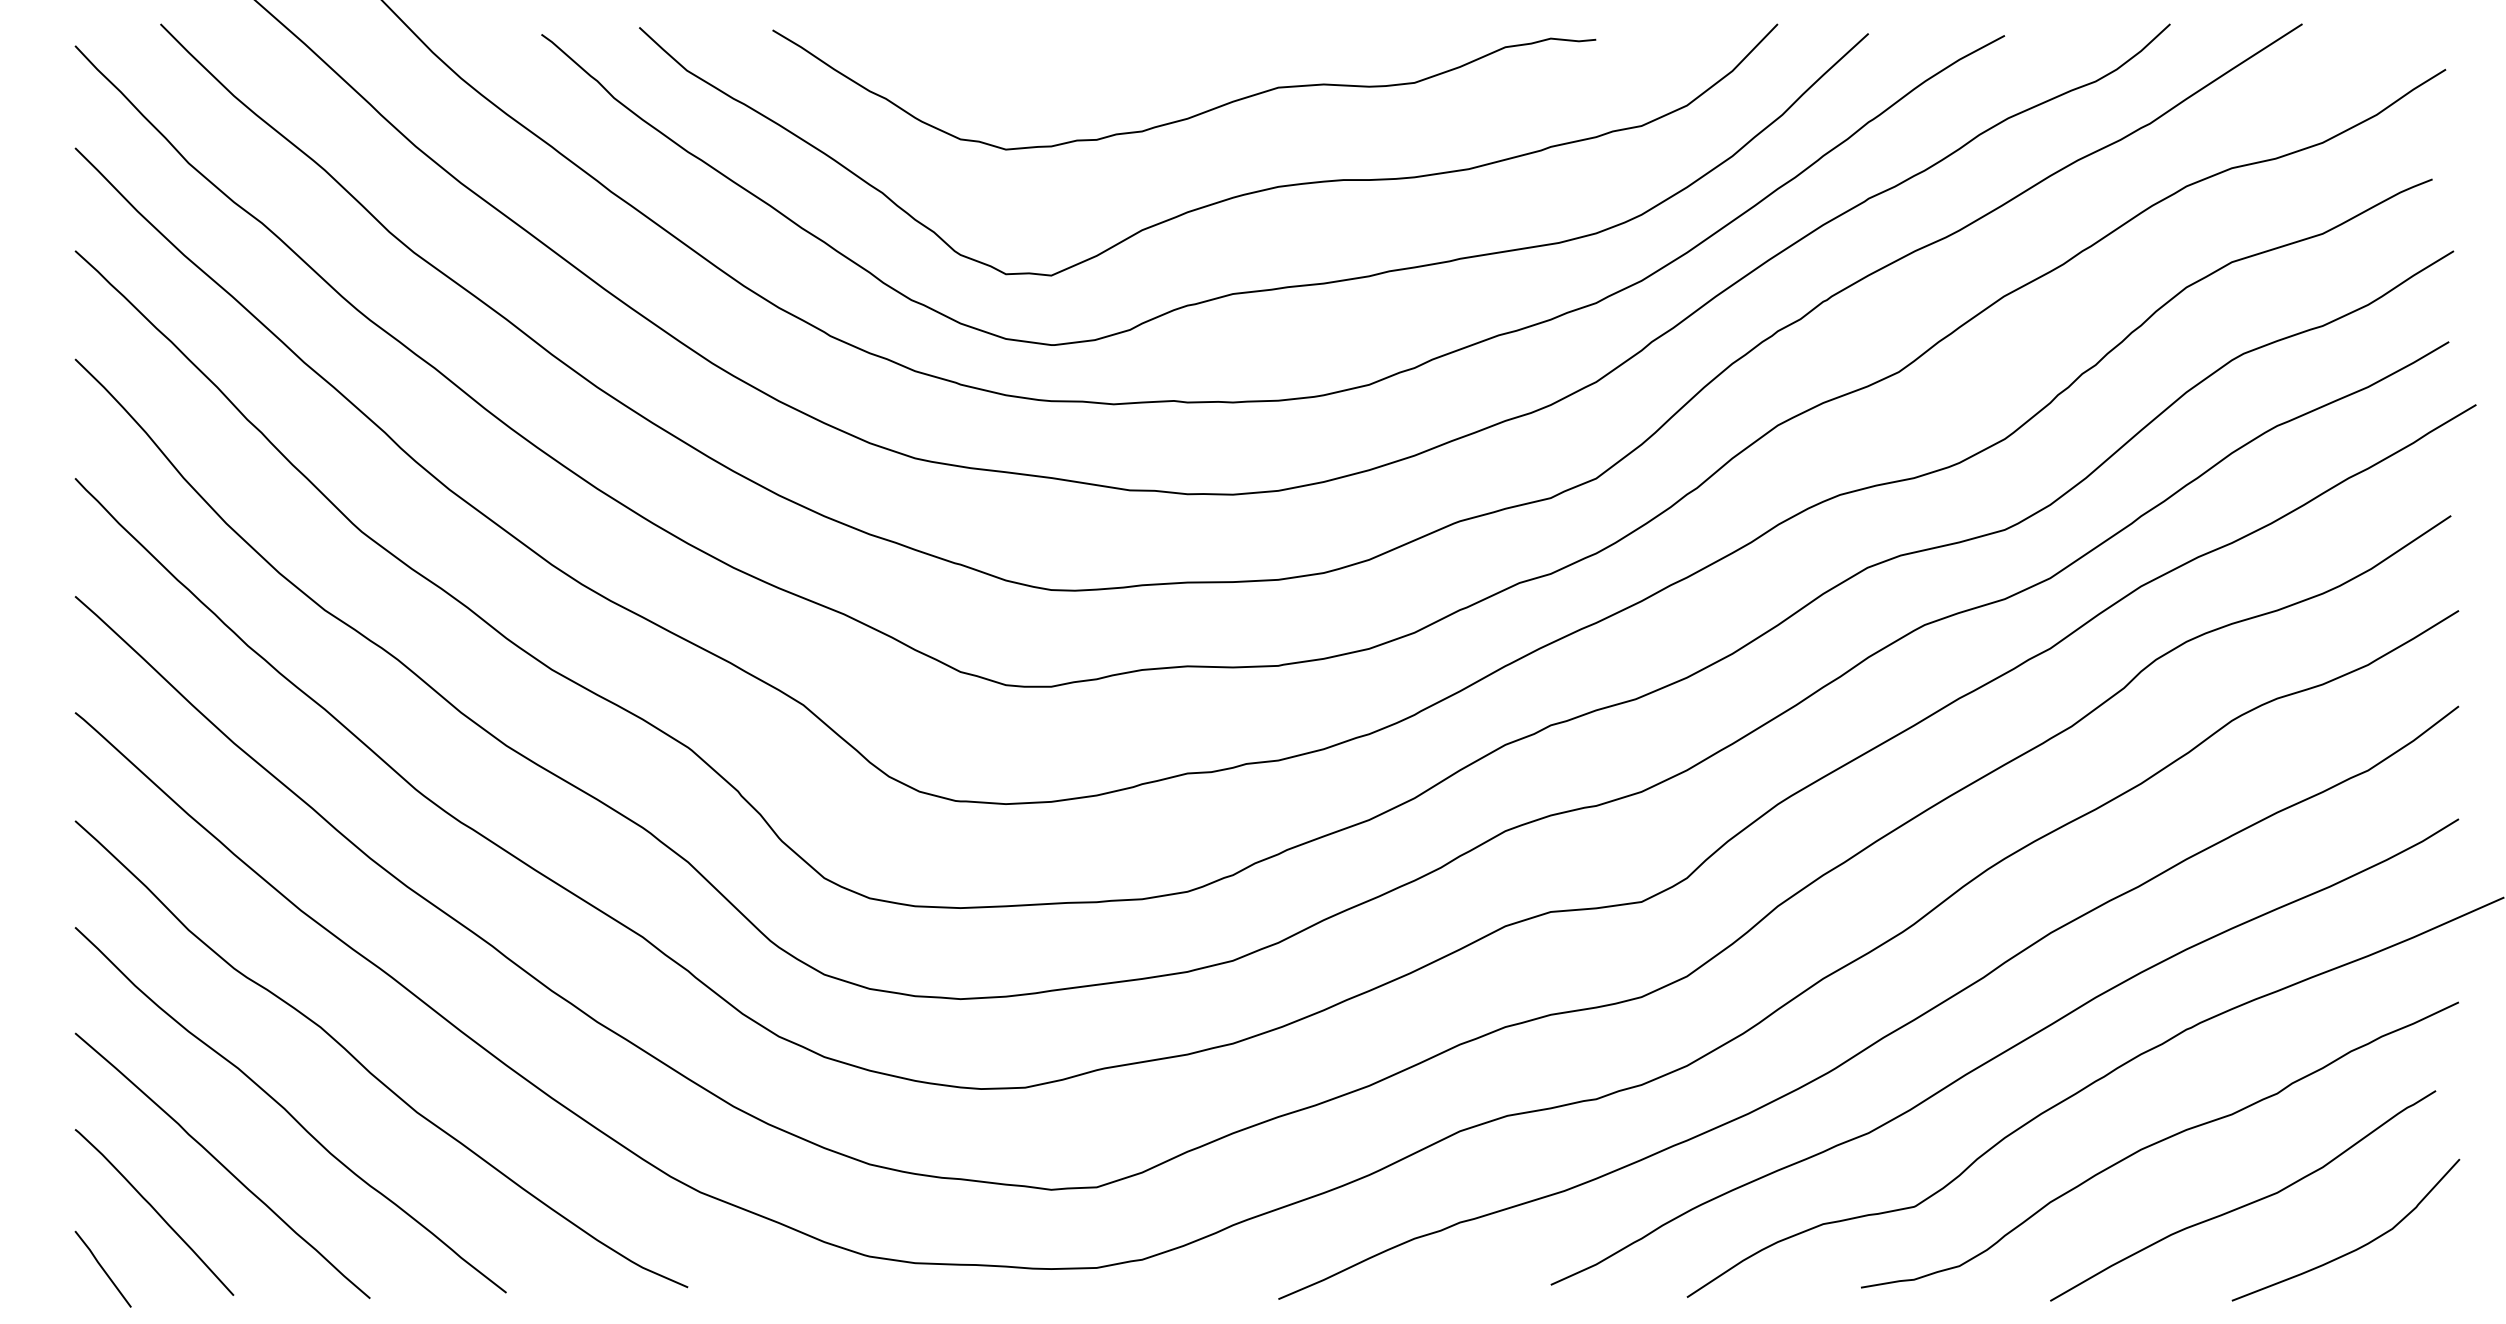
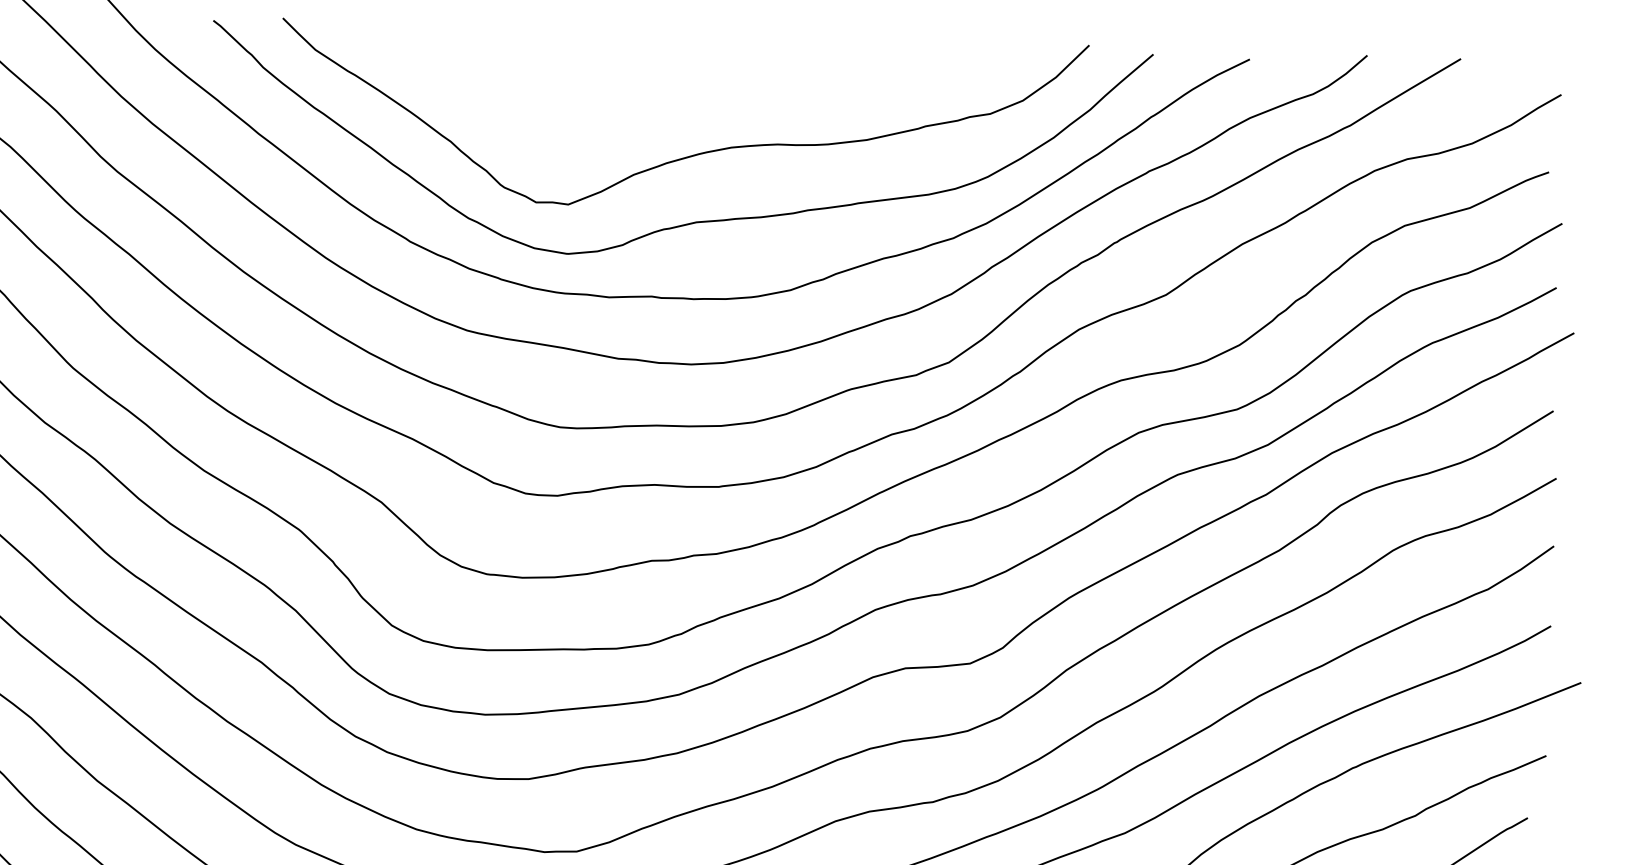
curve: (1195, 114) -> (674, 94), removed

